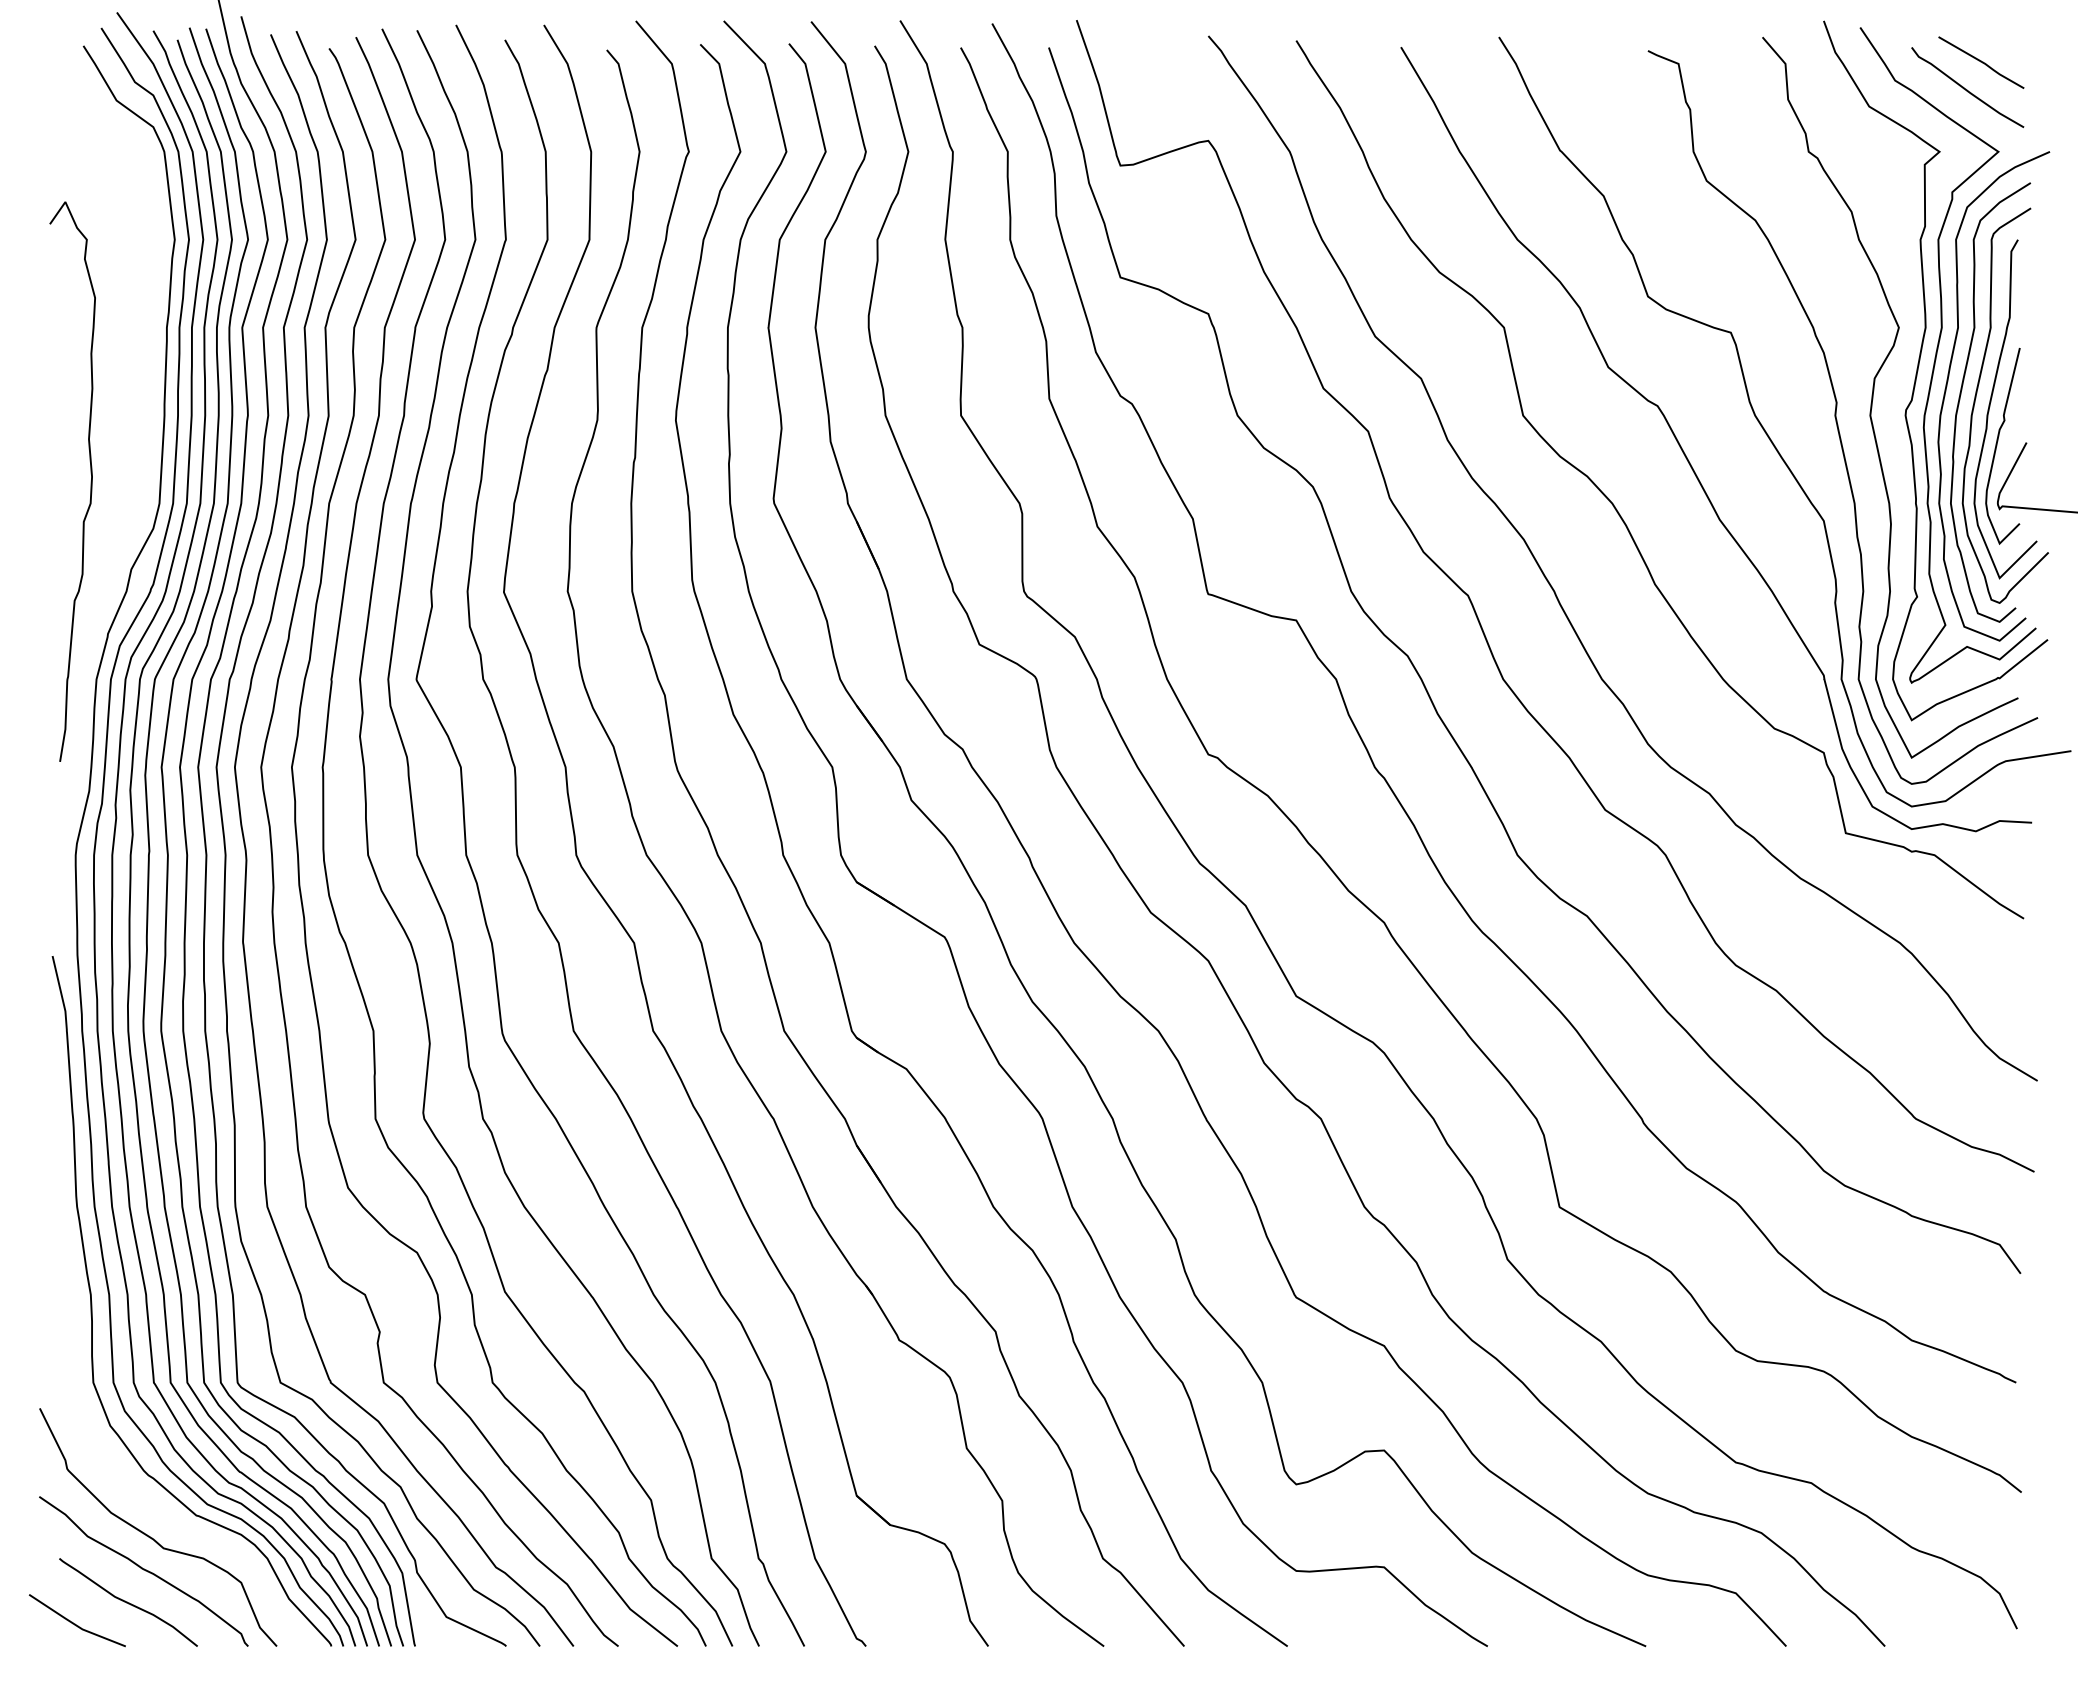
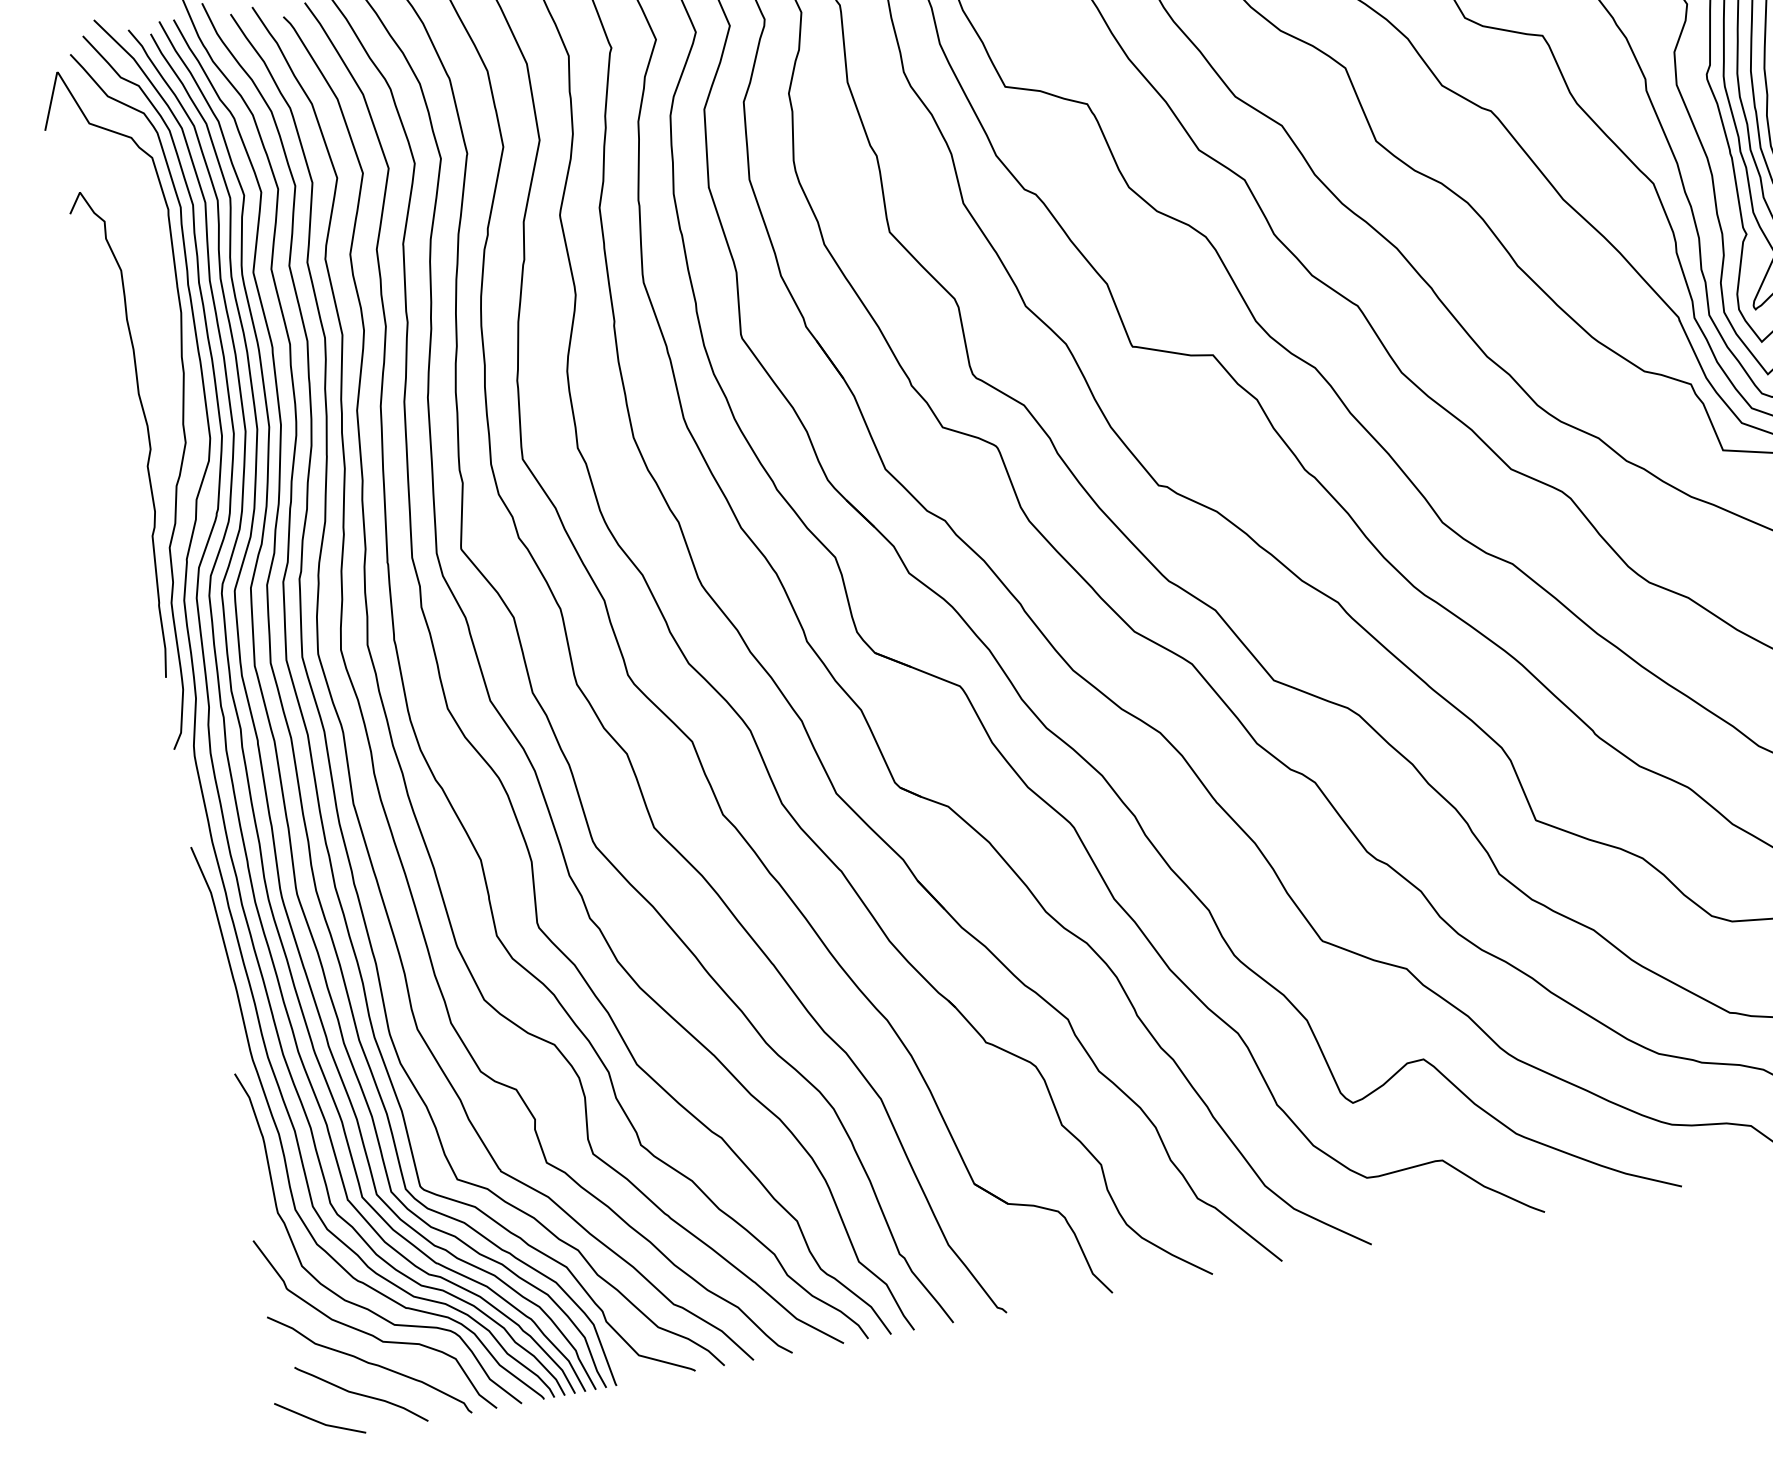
curve: (135, 459) -> (182, 403), added
curve: (137, 1497) -> (352, 1301), added

